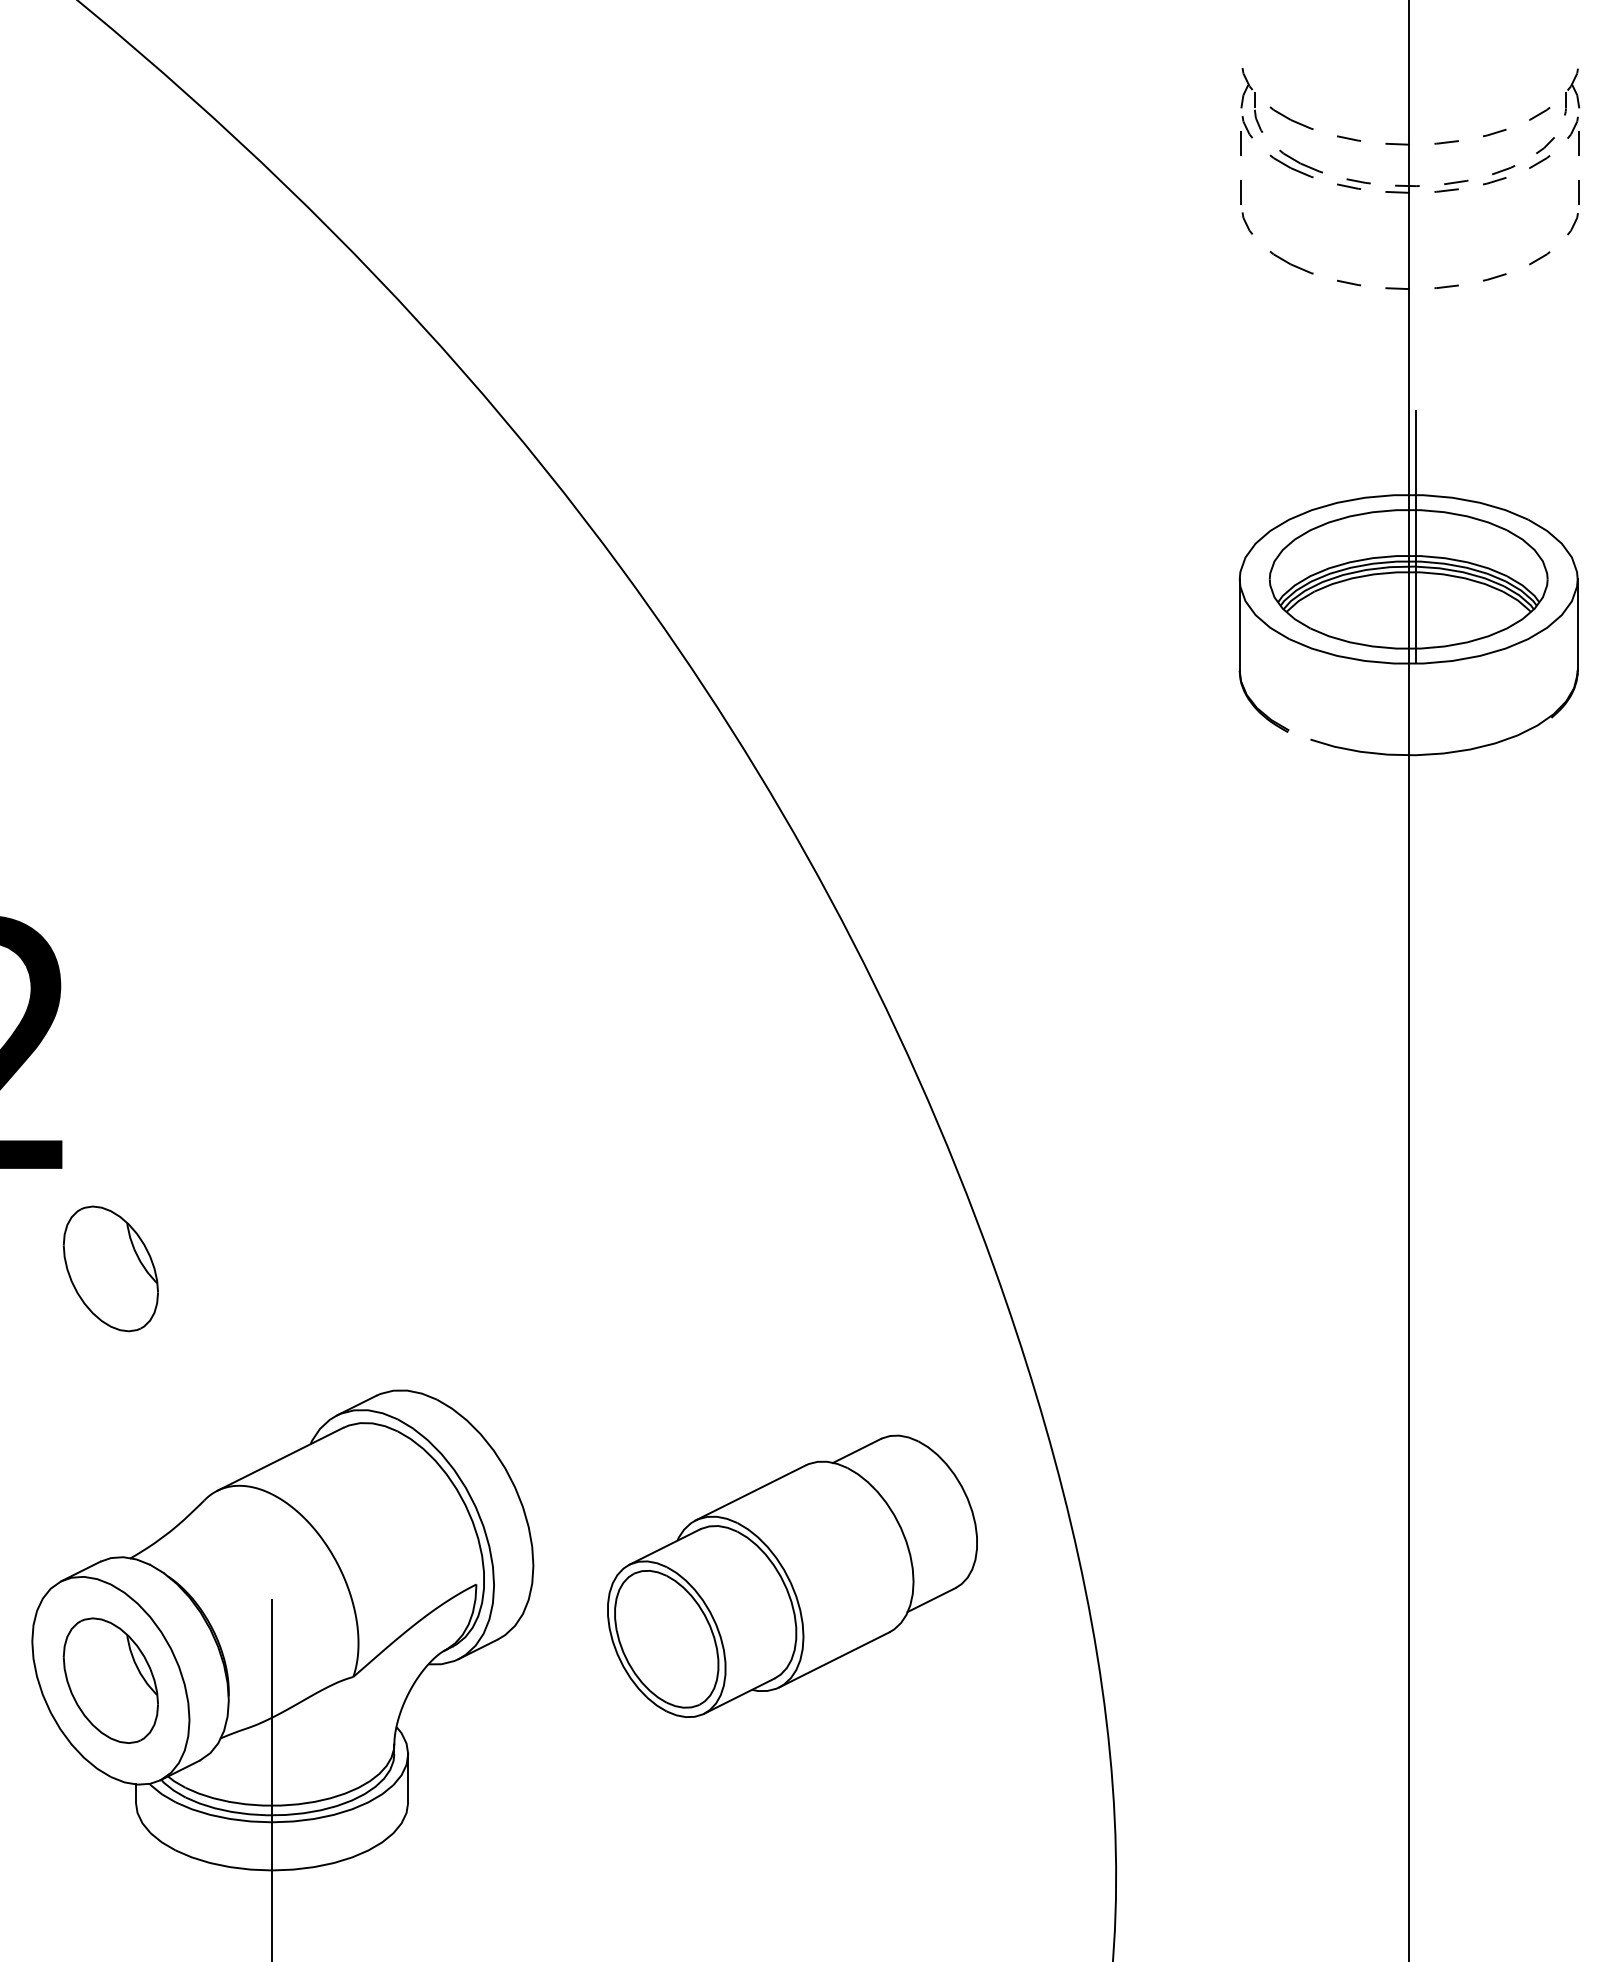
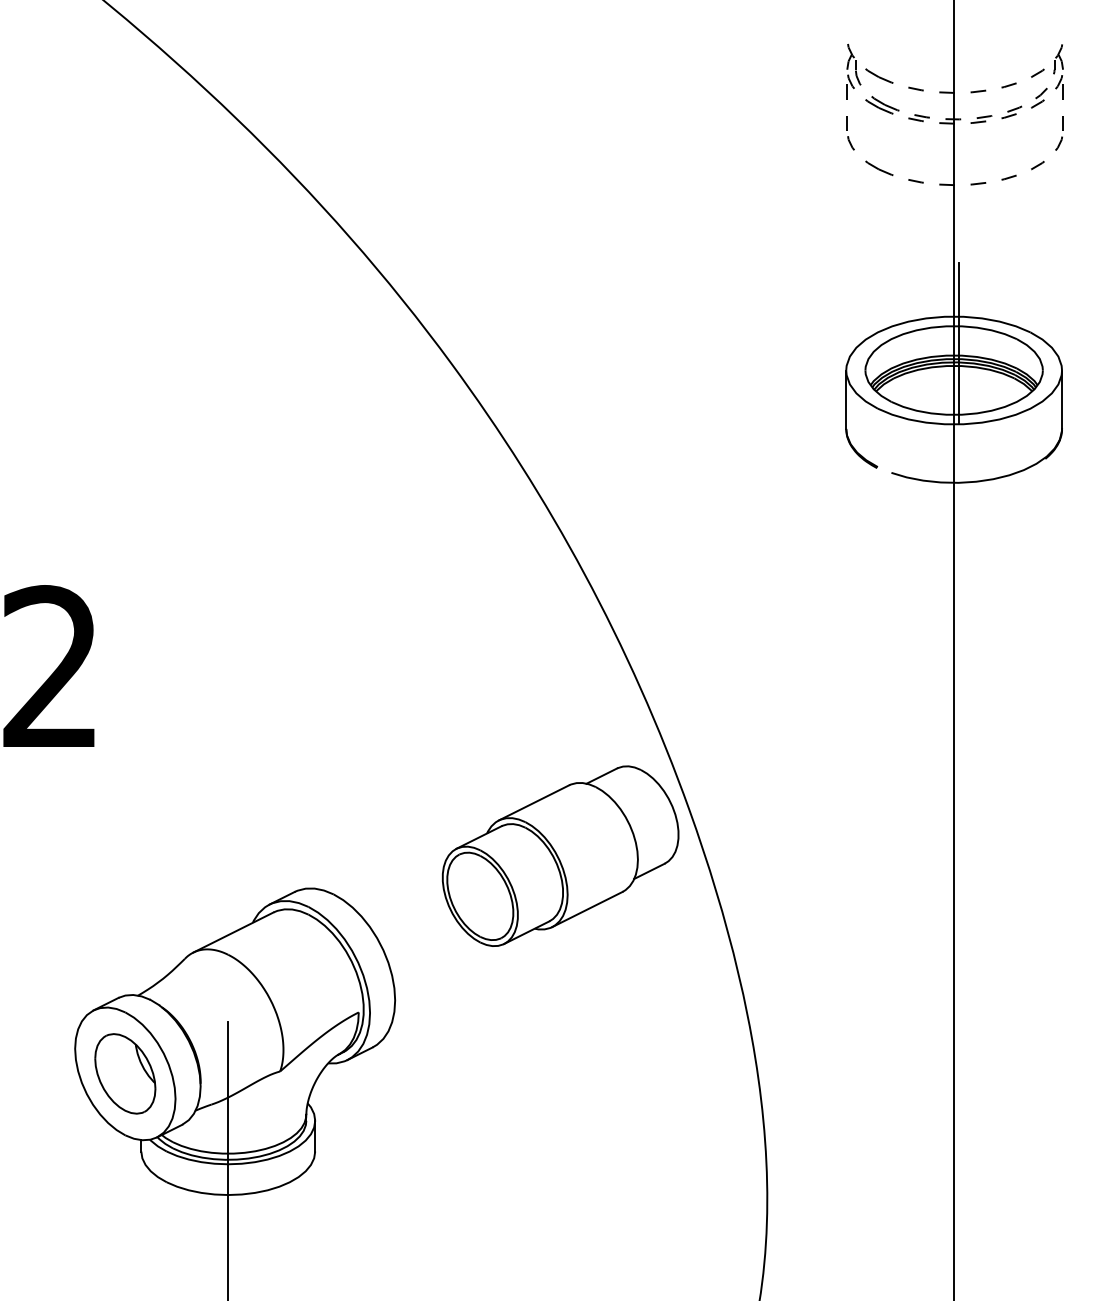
part: (111, 1268) -> (125, 810), removed
part: (792, 1575) -> (560, 855), moved

